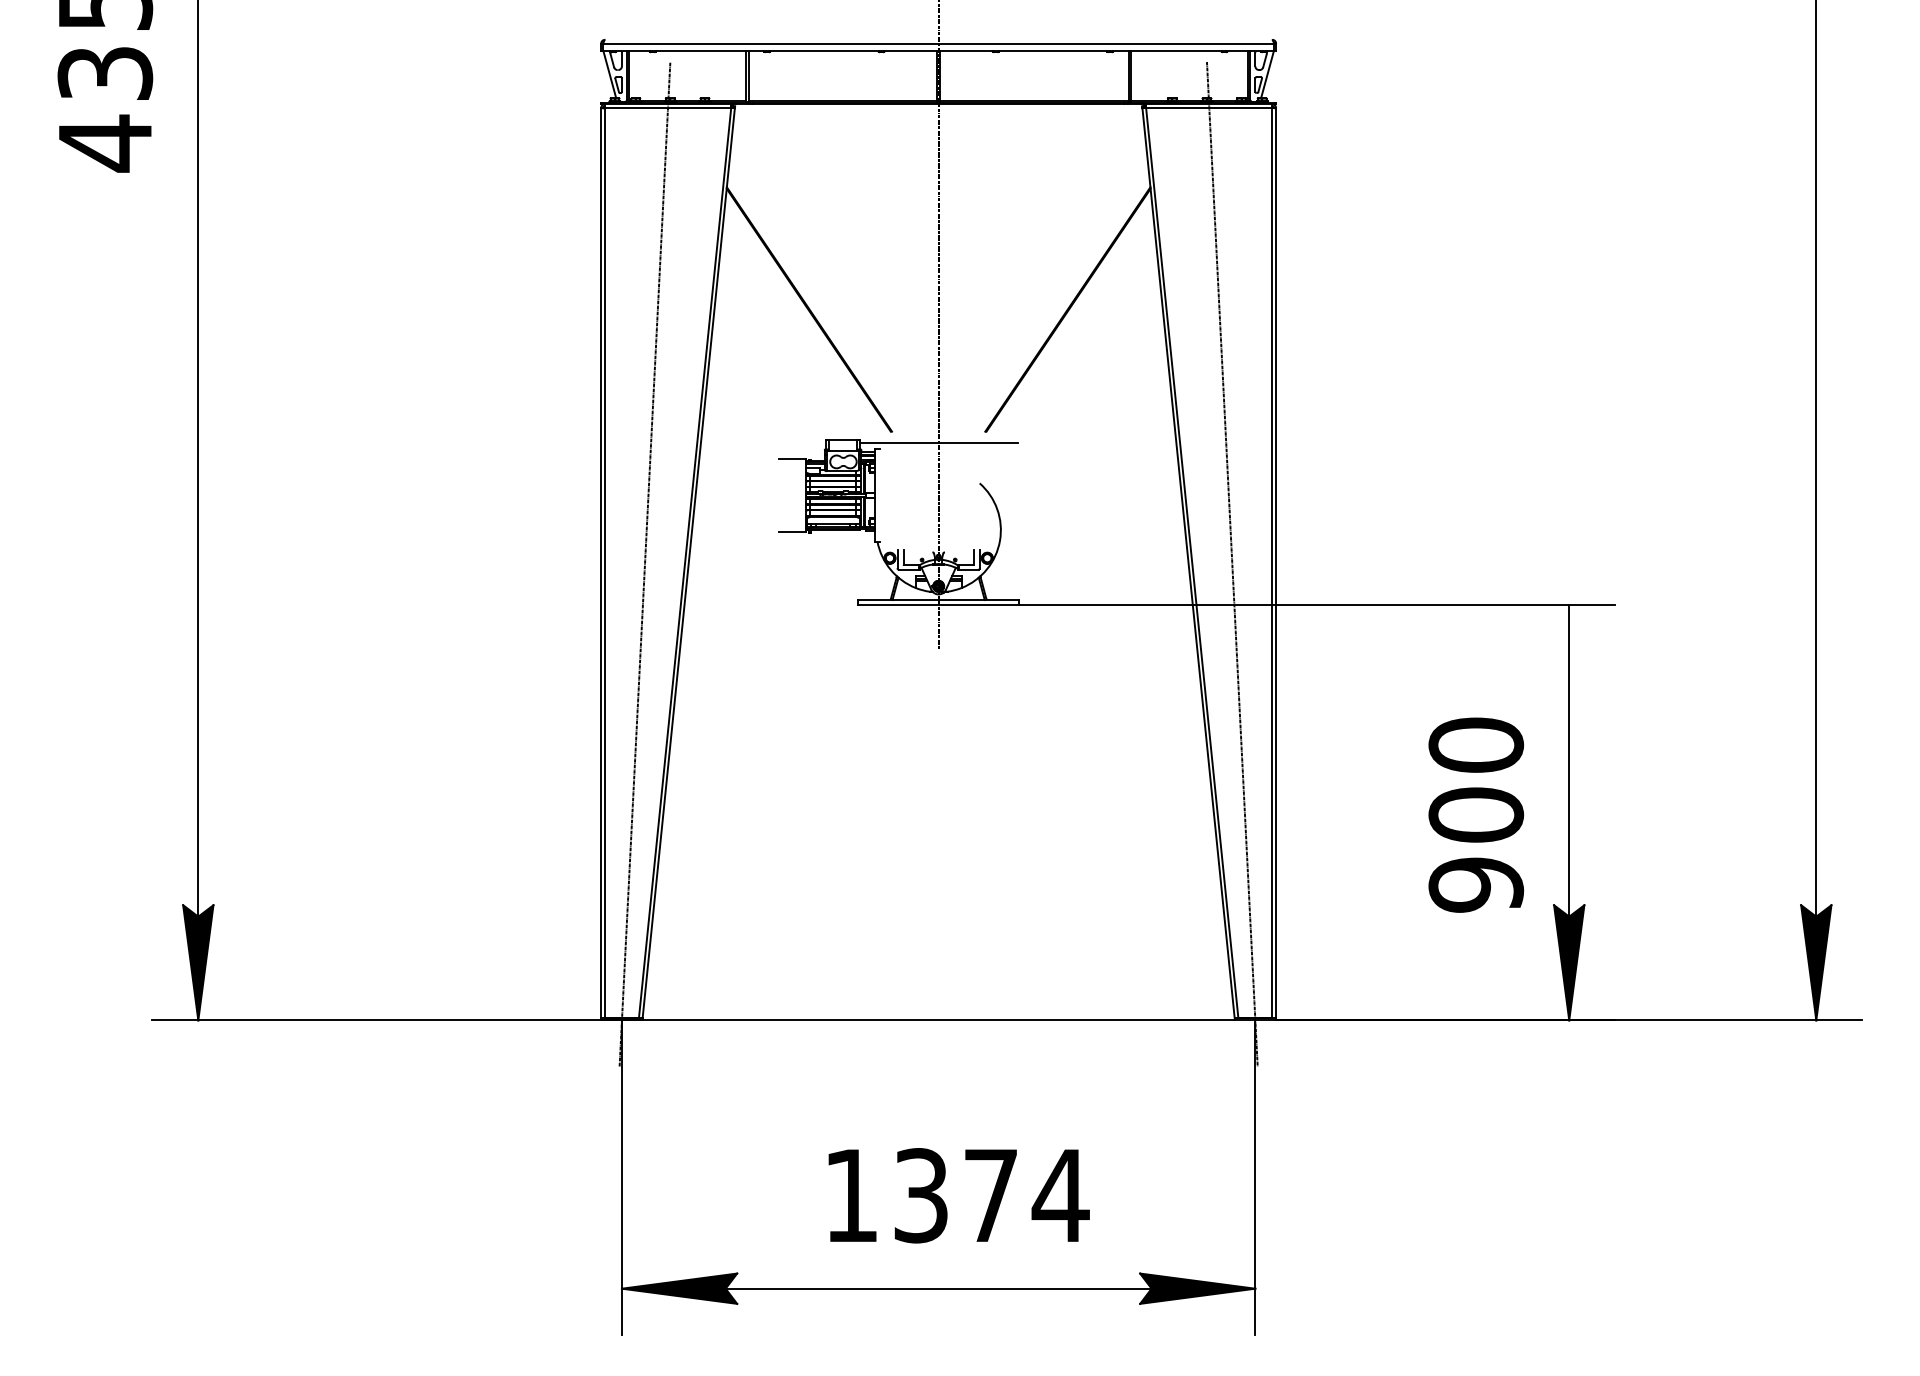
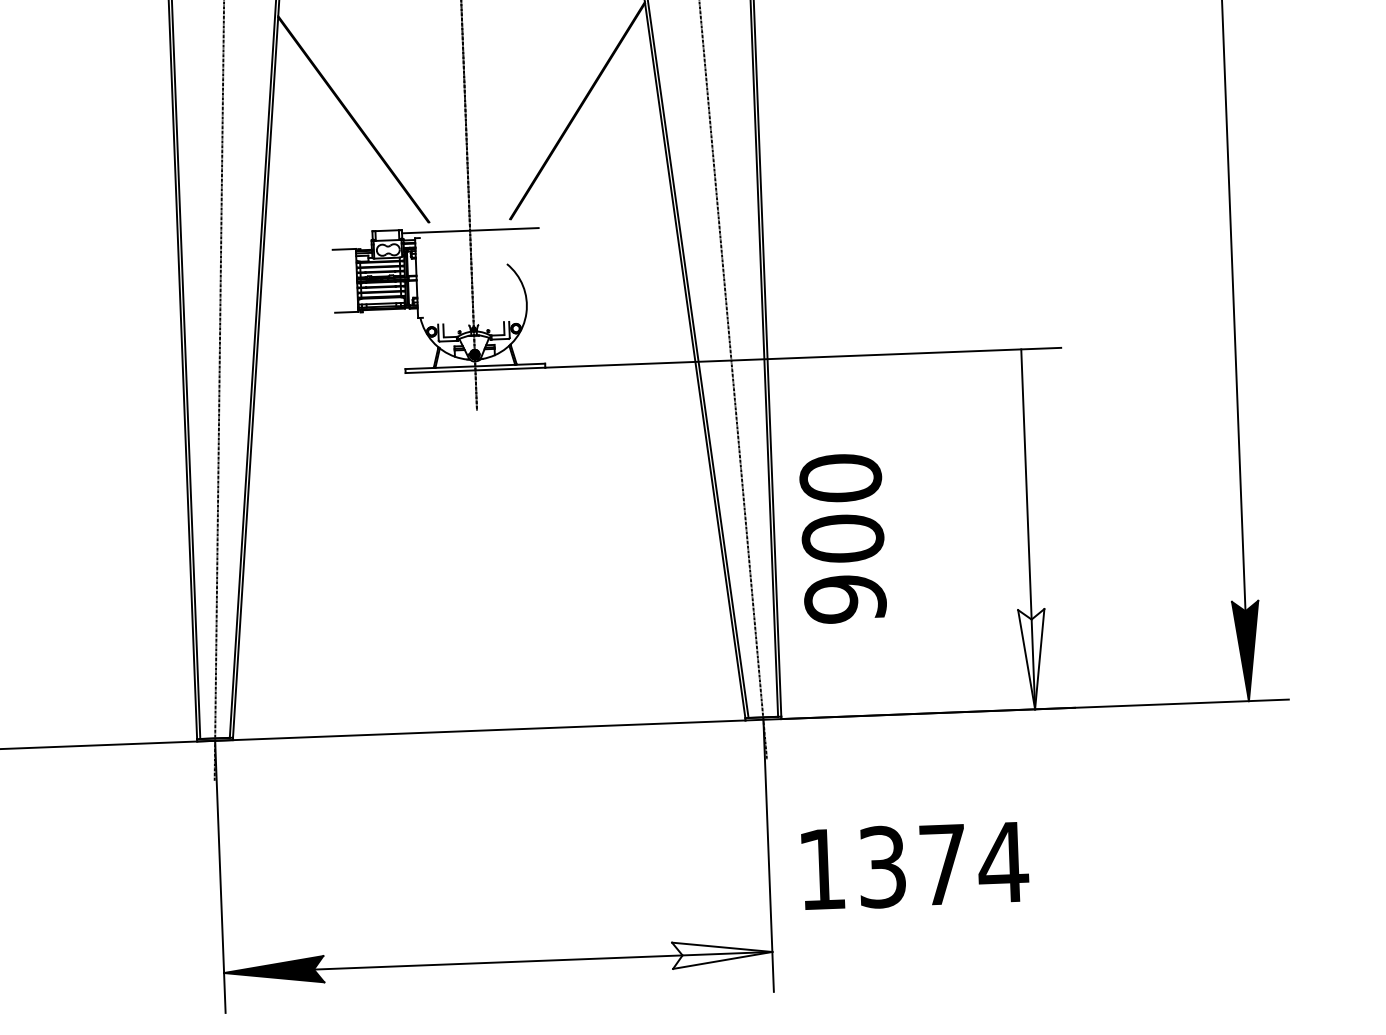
text: (1476, 814) -> (843, 538), moved
fill: (1569, 962) -> (1033, 659), removed
text: (958, 1195) -> (914, 865), moved
fill: (1197, 1288) -> (722, 953), removed

